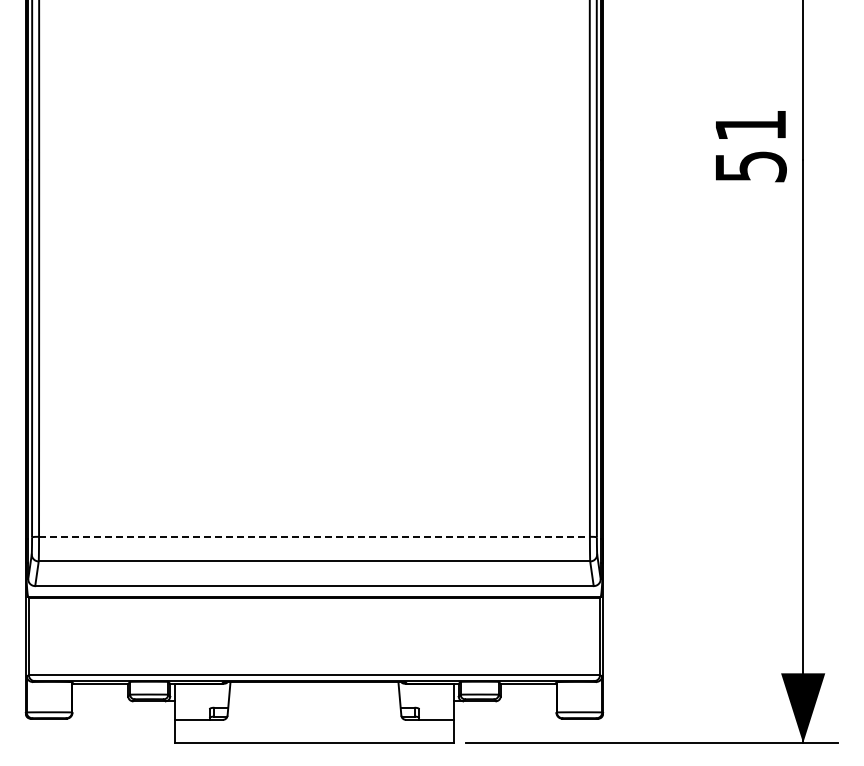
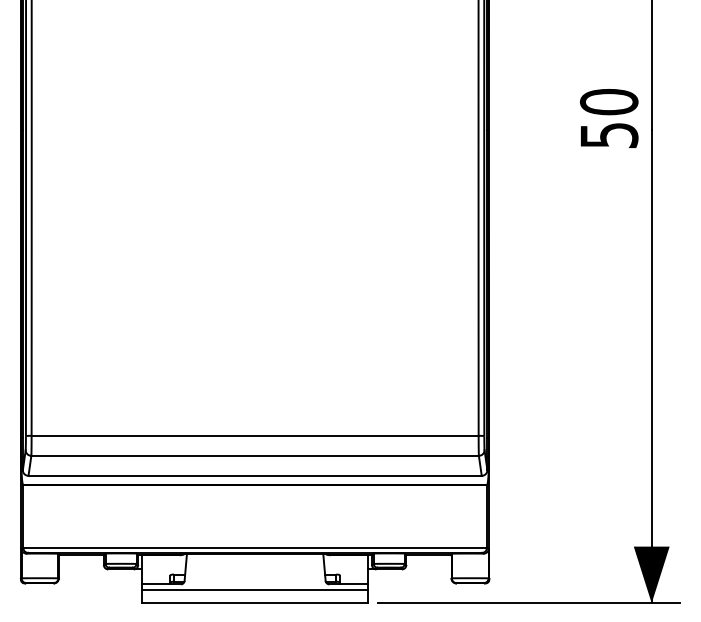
text: (750, 125) -> (608, 102), 51 -> 50
line: (314, 536) -> (255, 435), dashed -> solid
line: (314, 726) -> (255, 589), added

